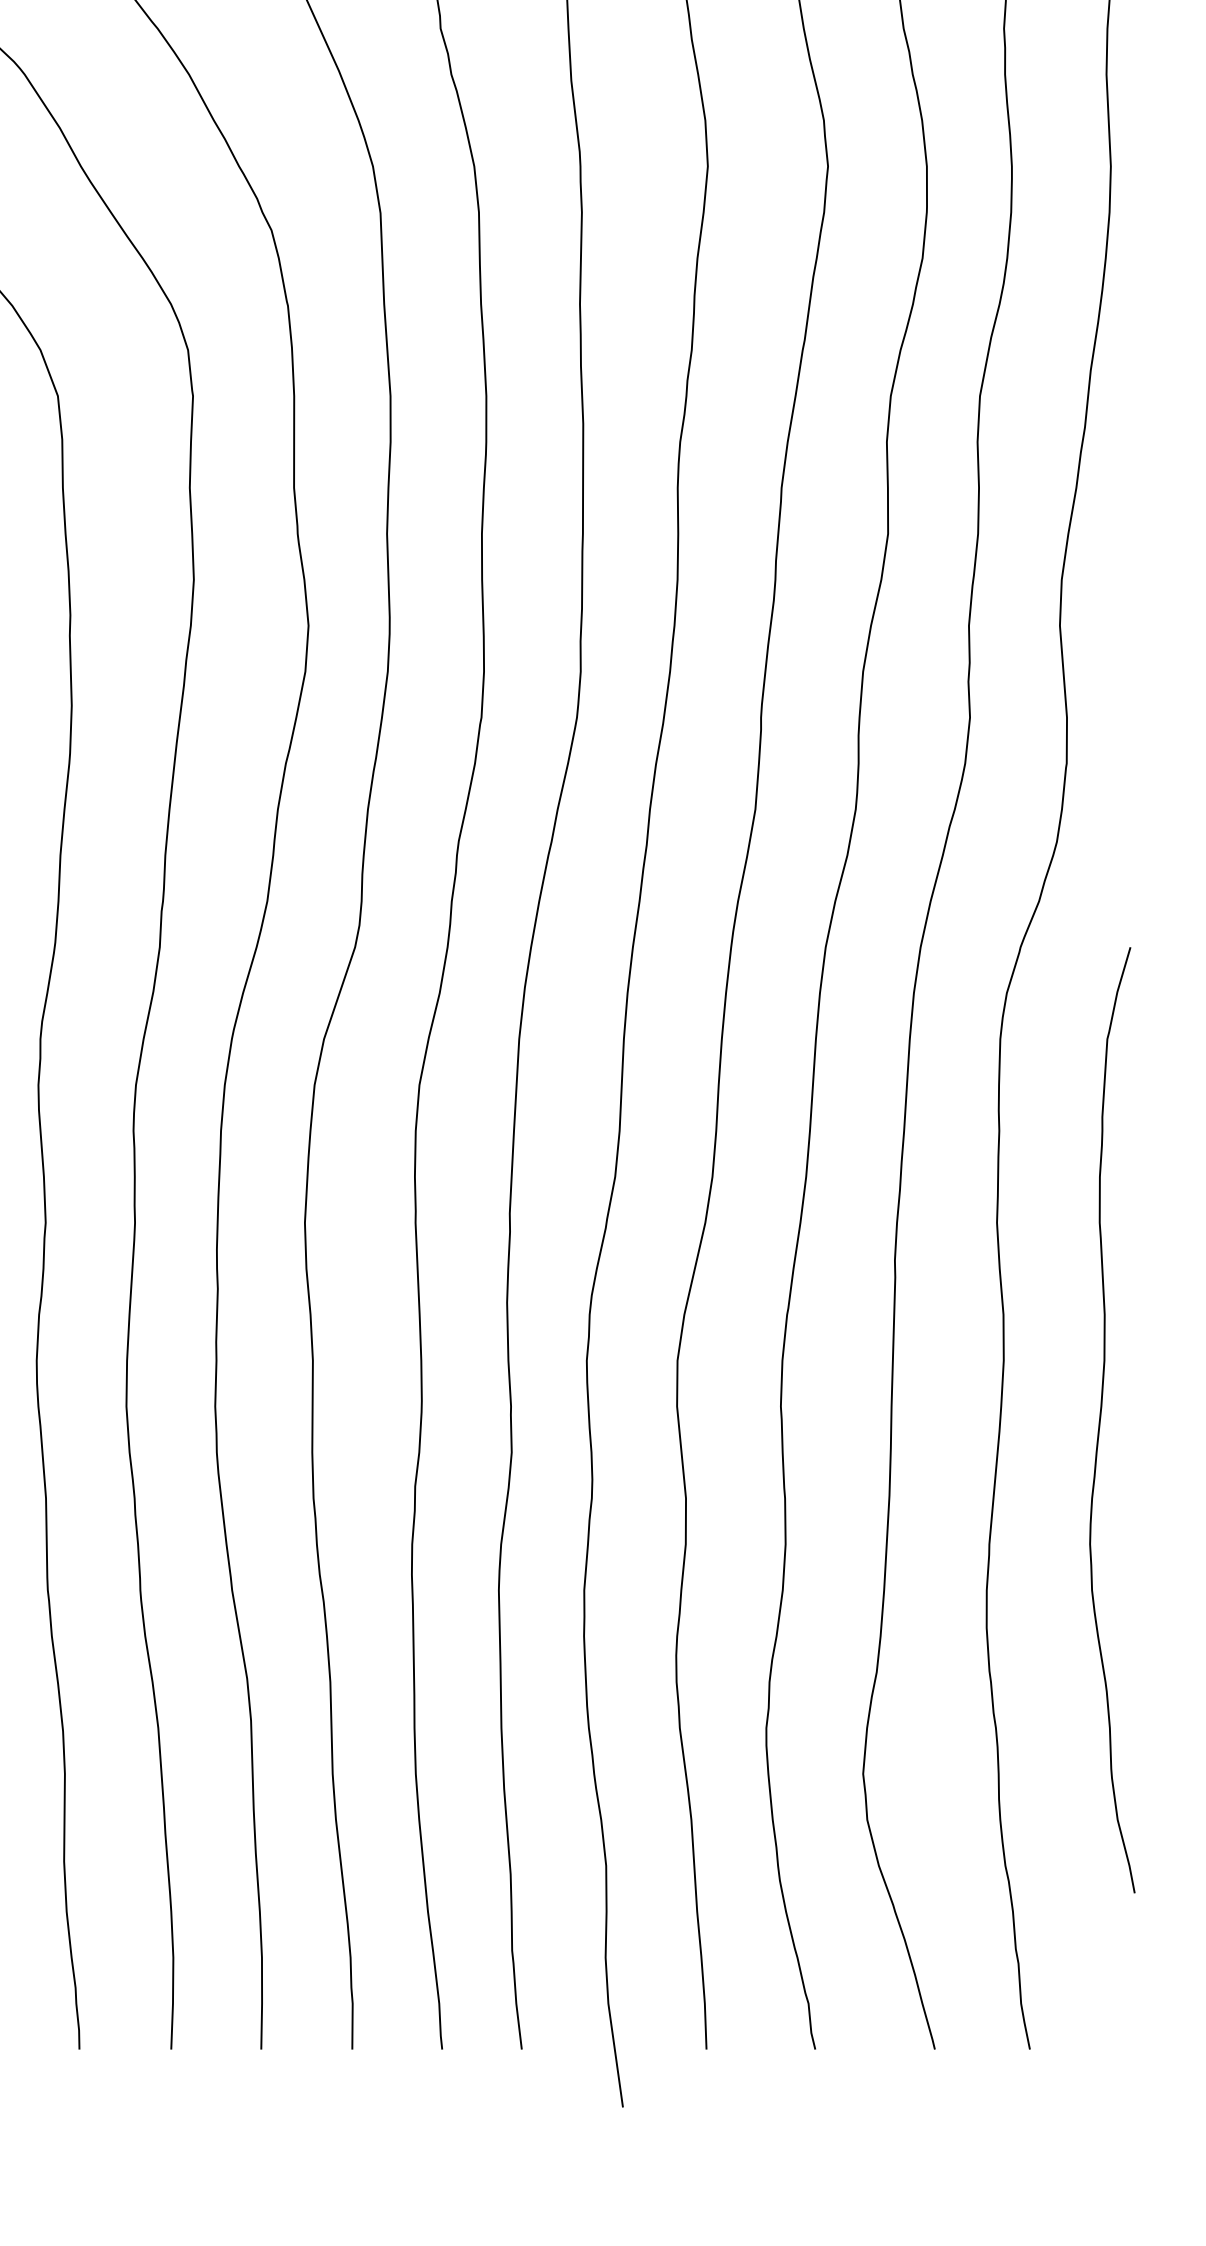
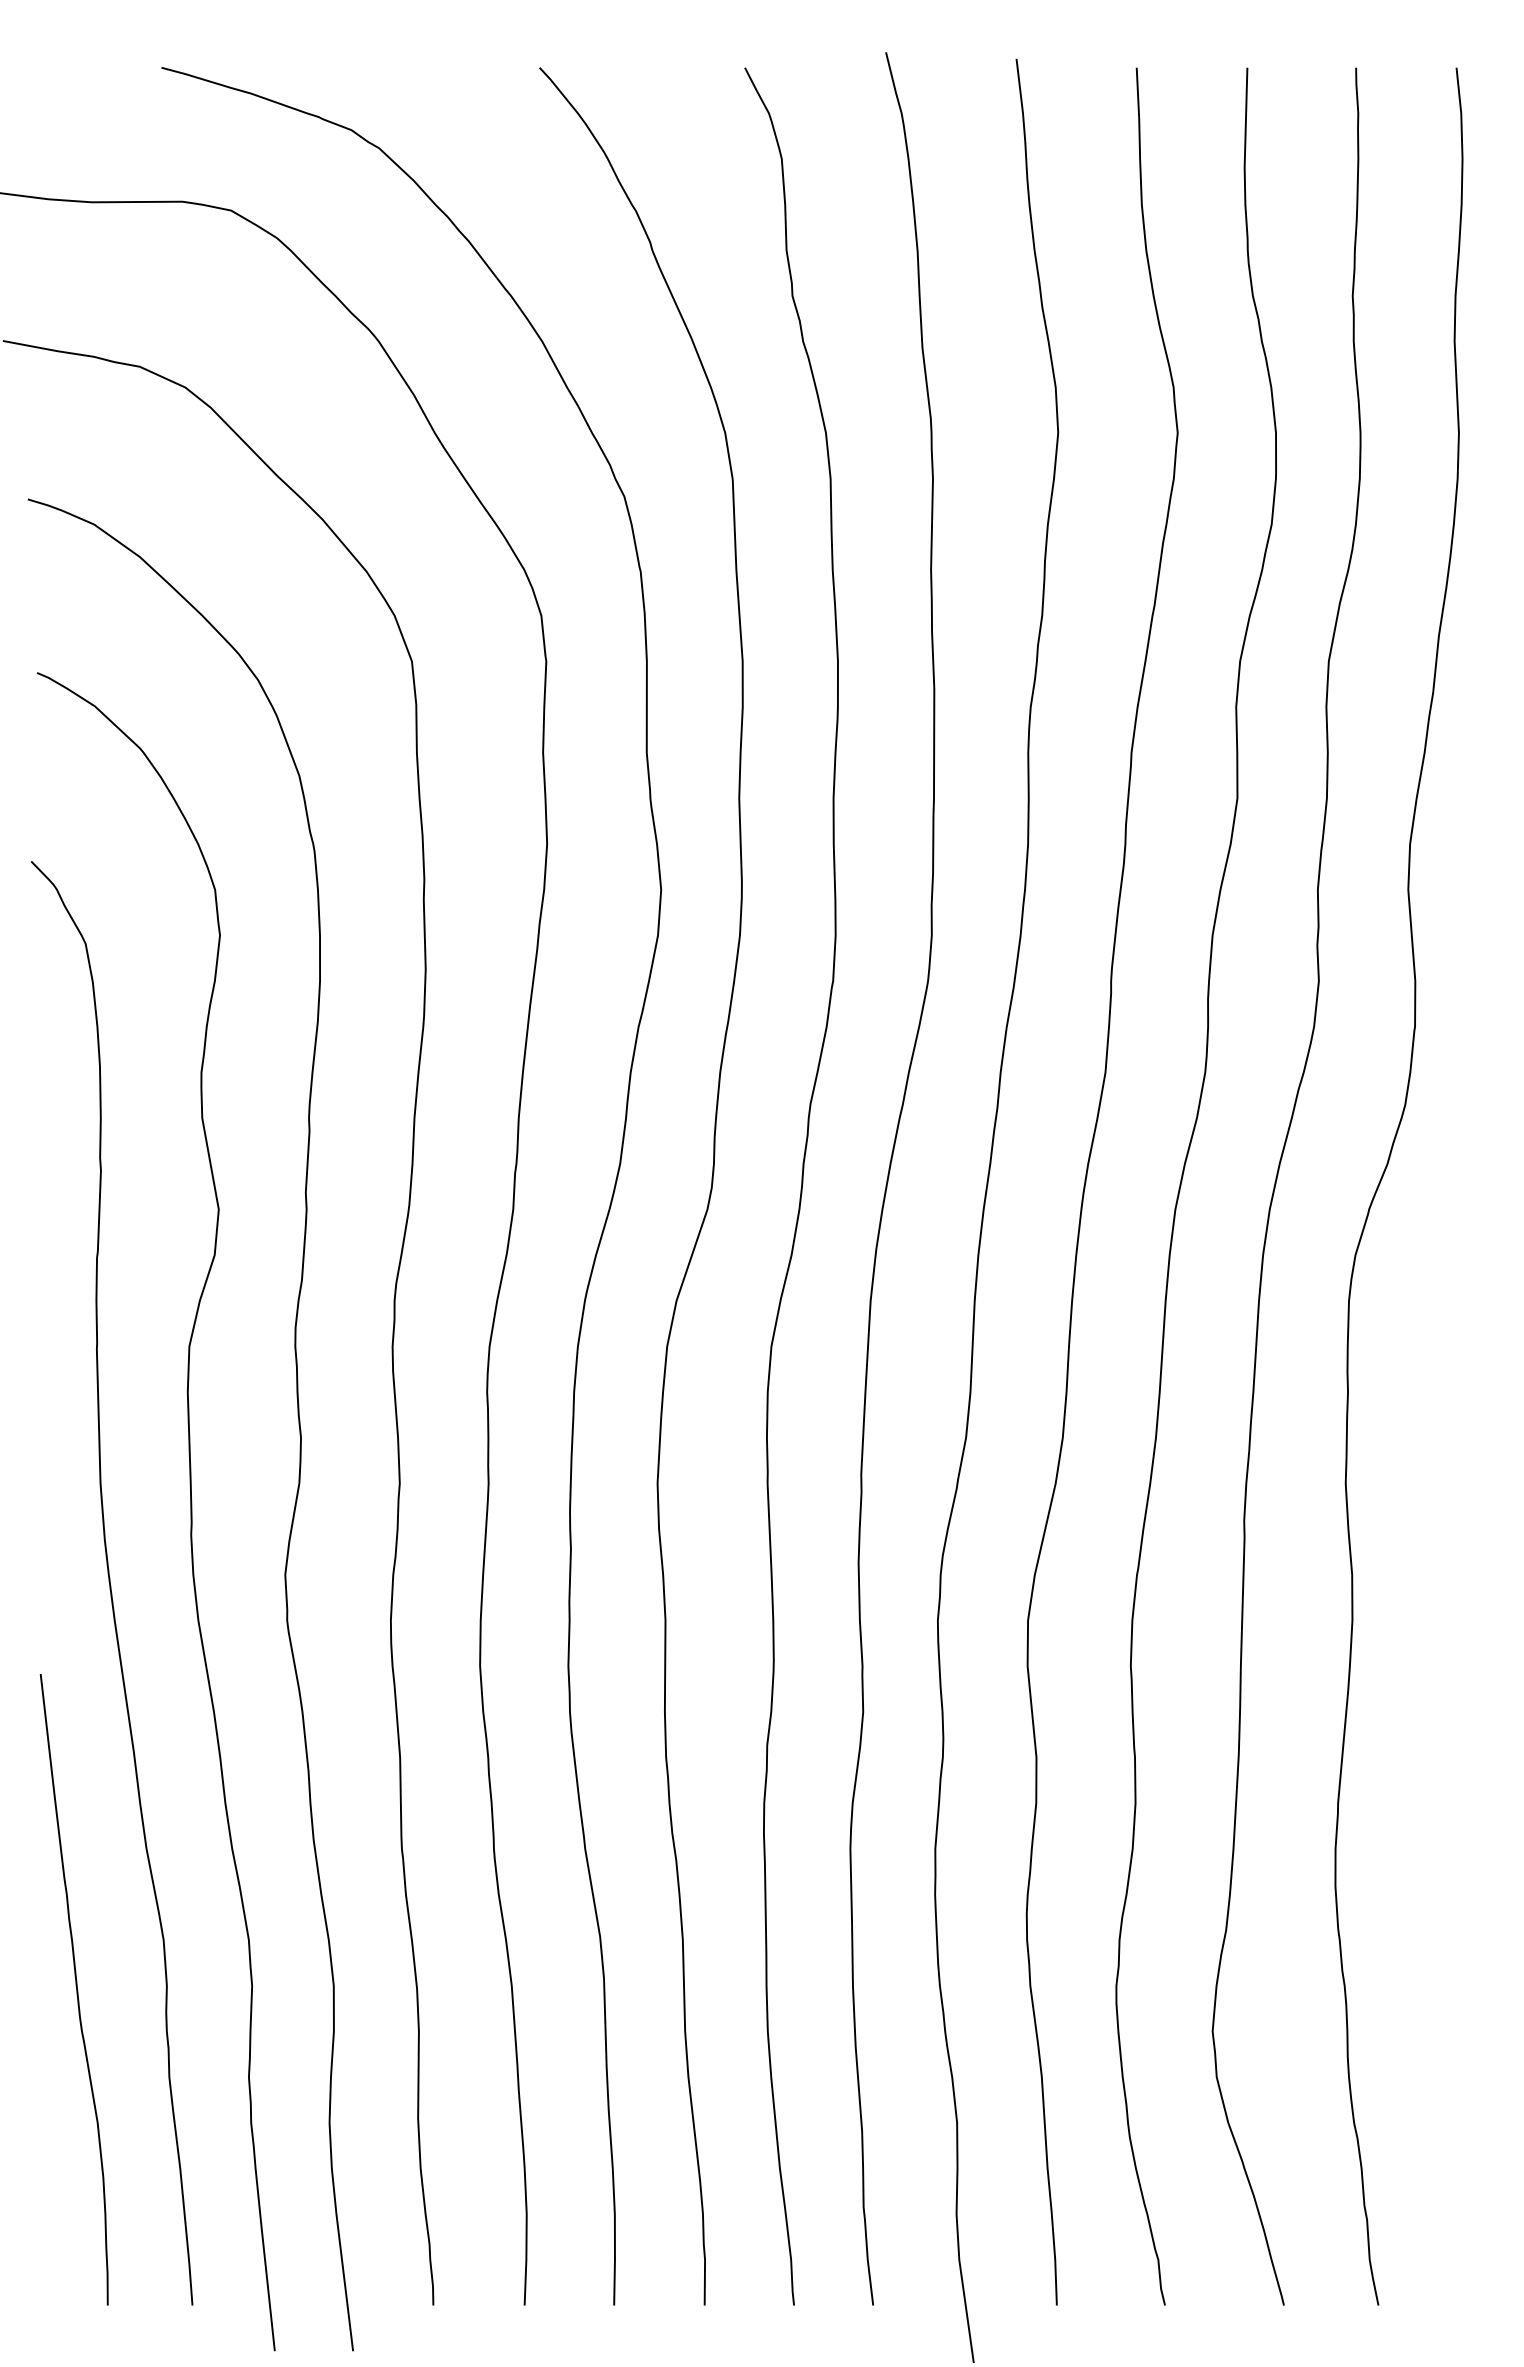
curve: (1101, 1418) -> (1449, 1678), removed

